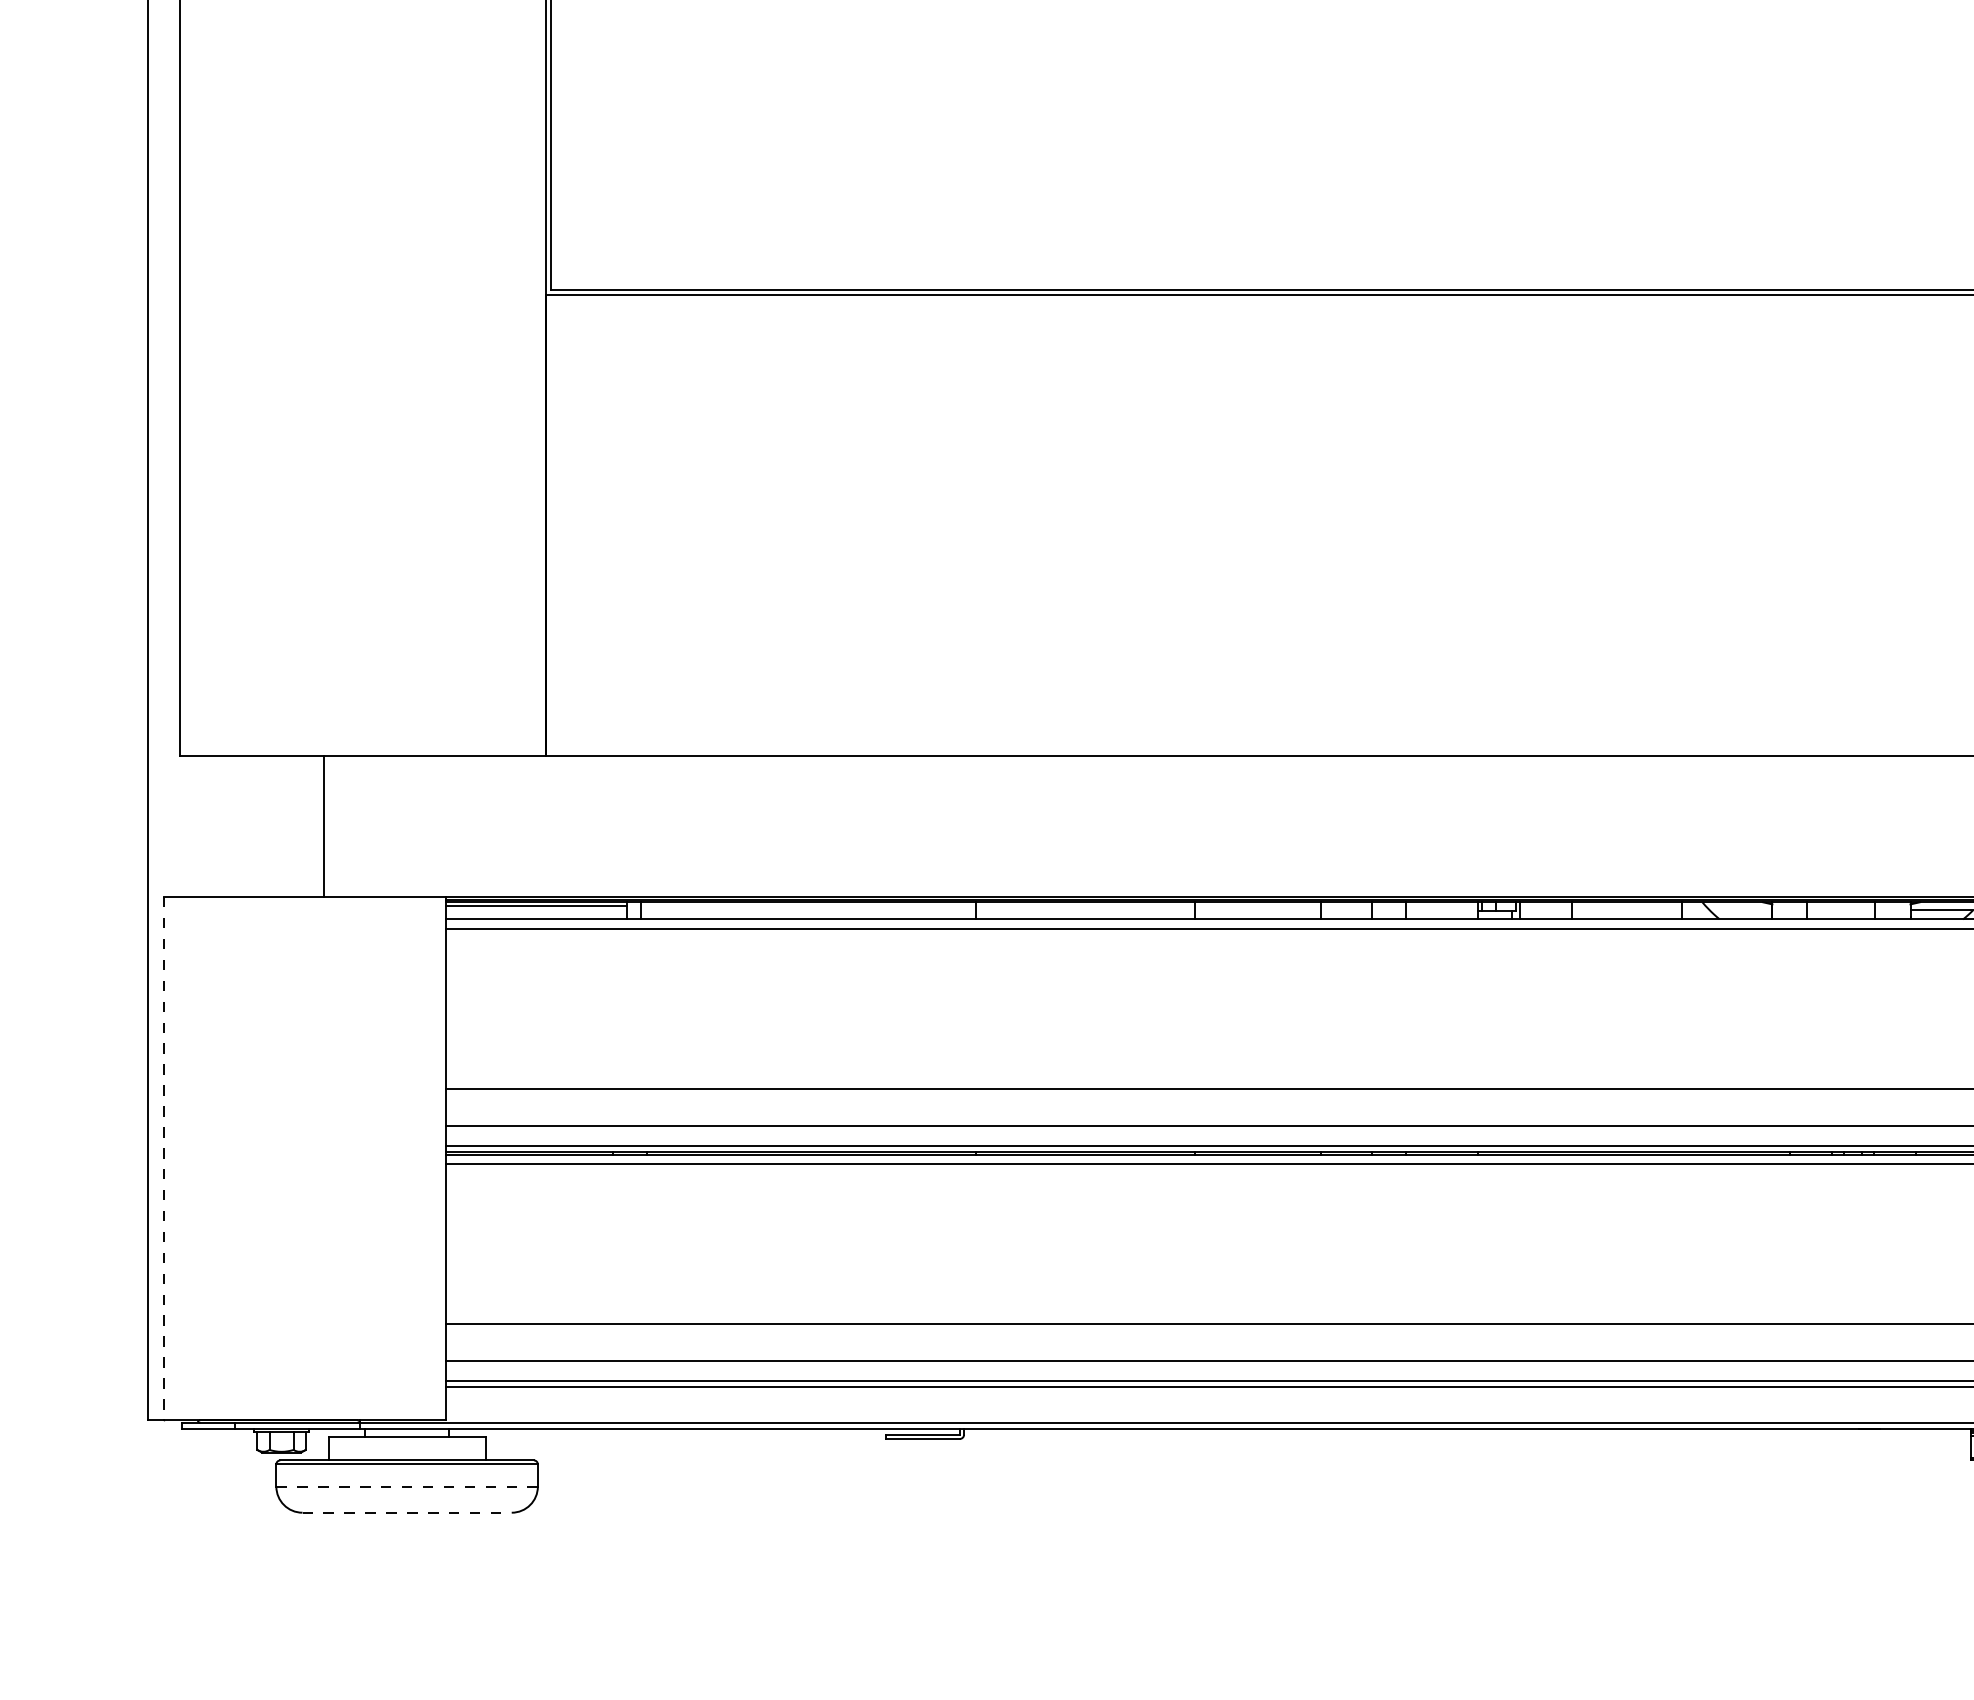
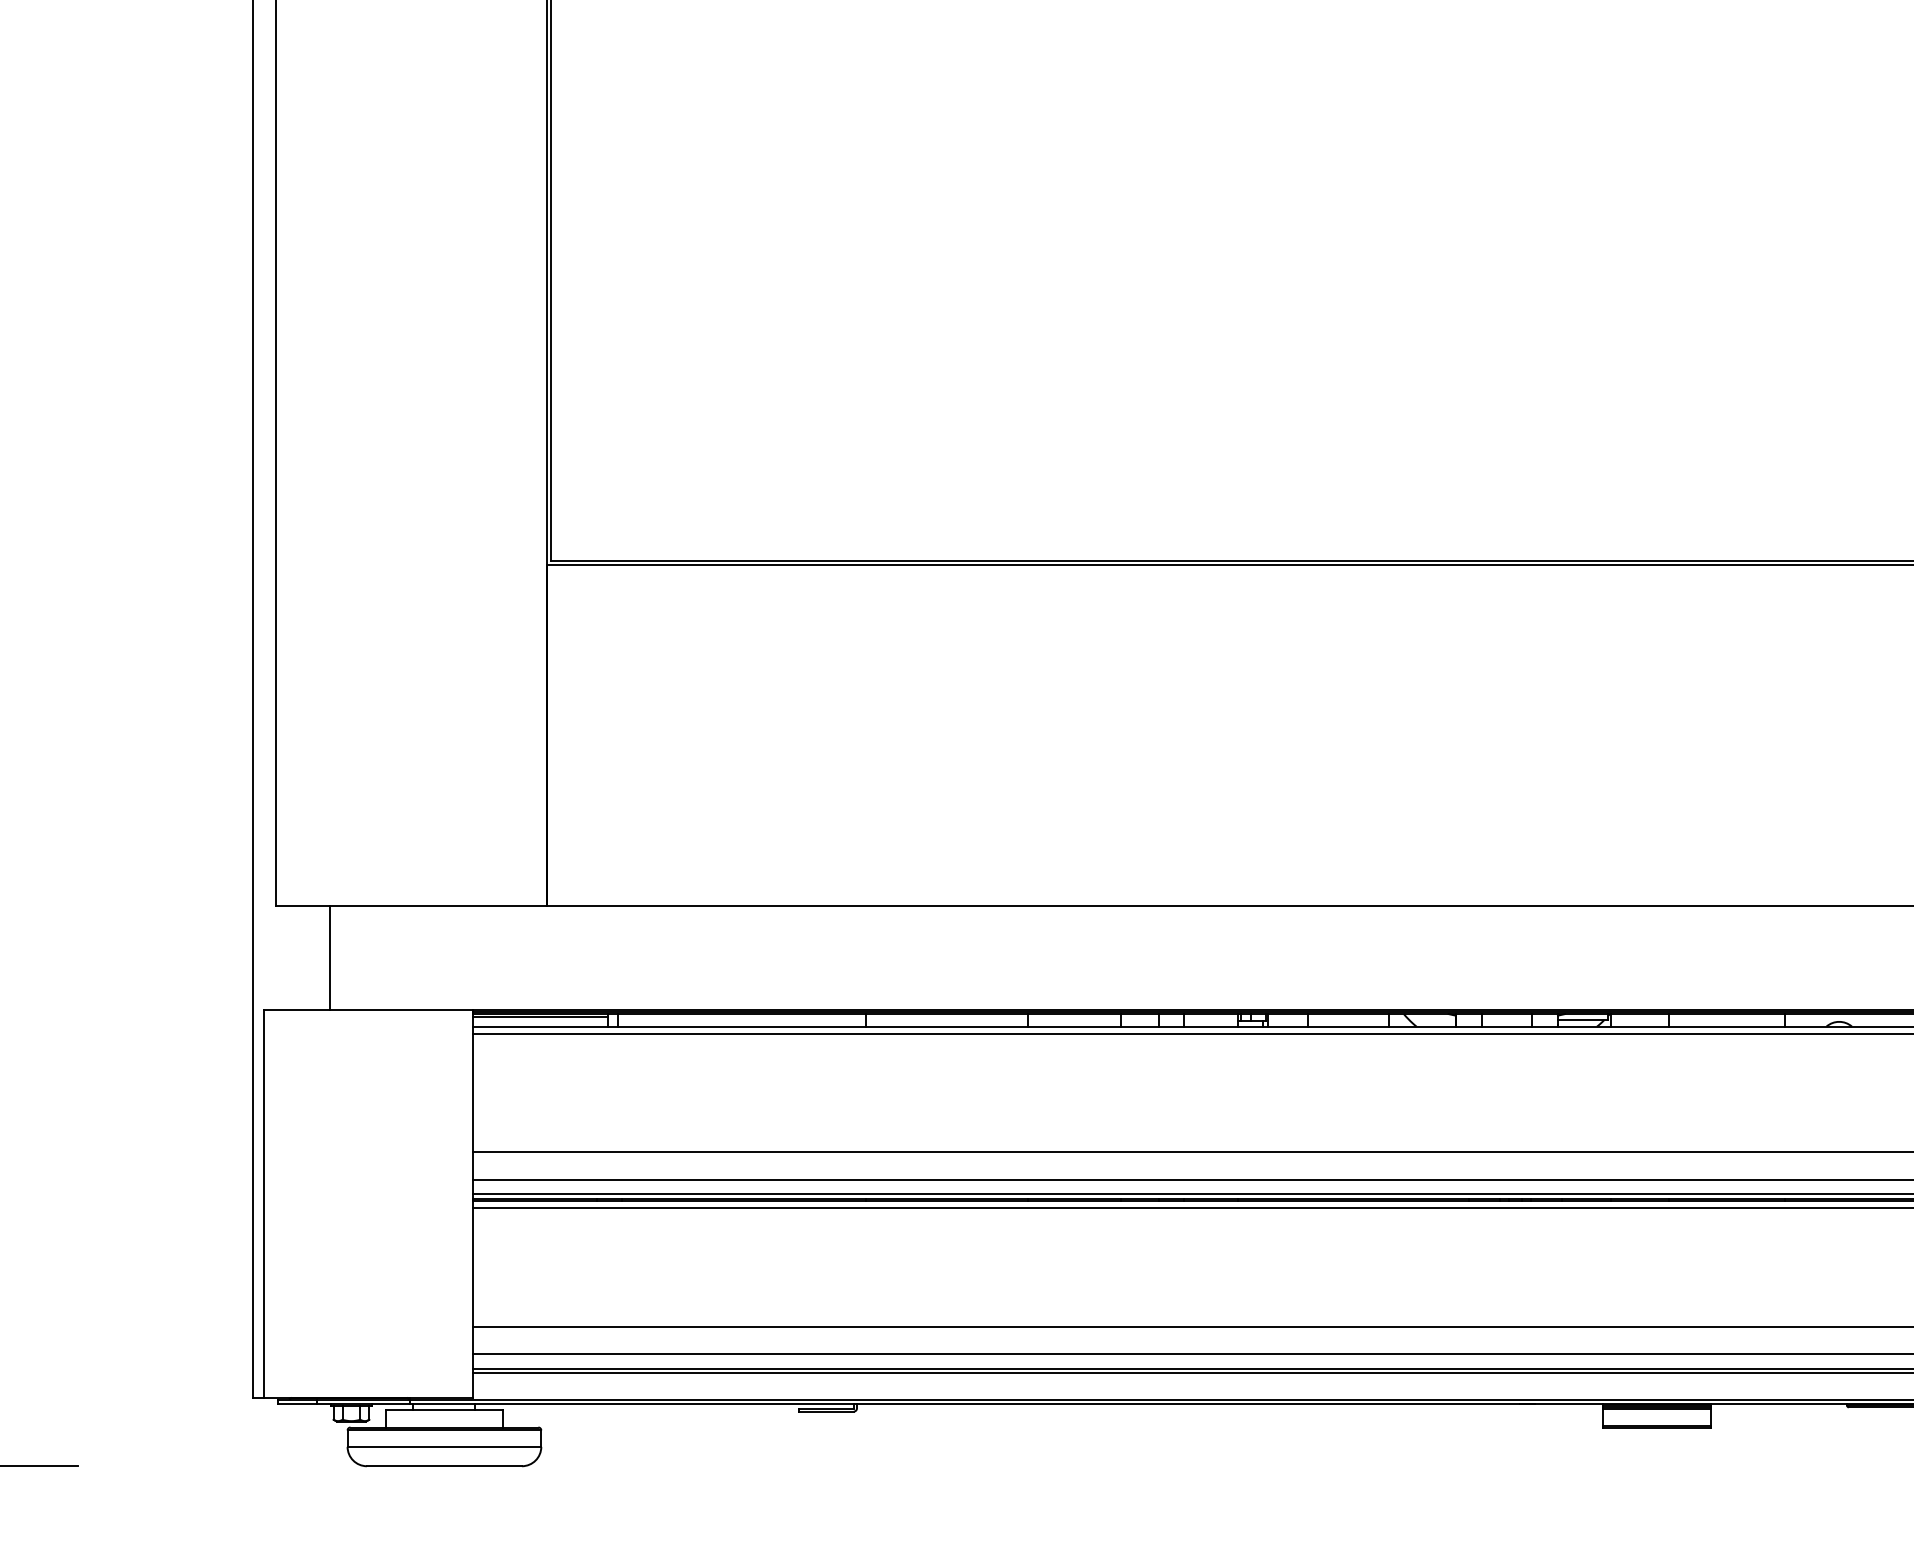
line: (324, 825) -> (330, 957), moved
line: (164, 1157) -> (264, 1203), dashed -> solid
line: (407, 1486) -> (444, 1446), dashed -> solid
line: (407, 1513) -> (444, 1466), dashed -> solid

